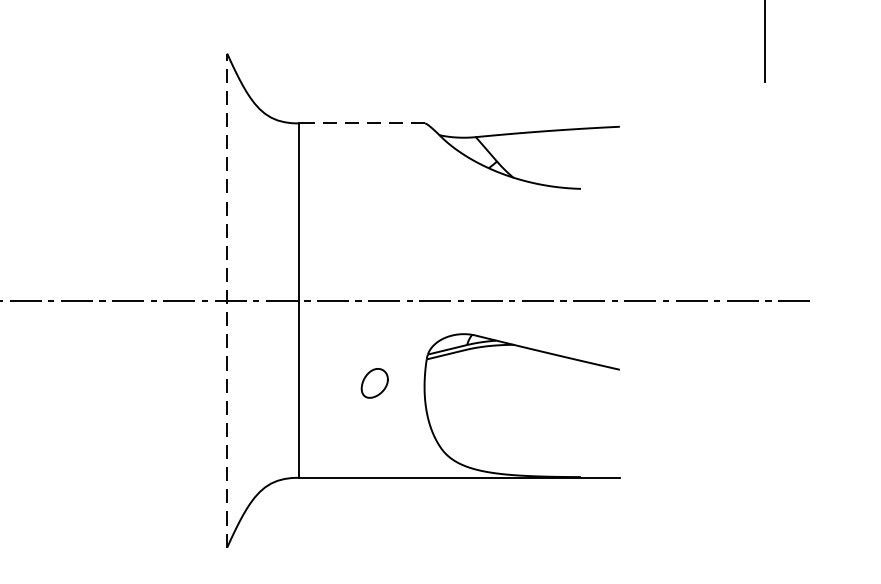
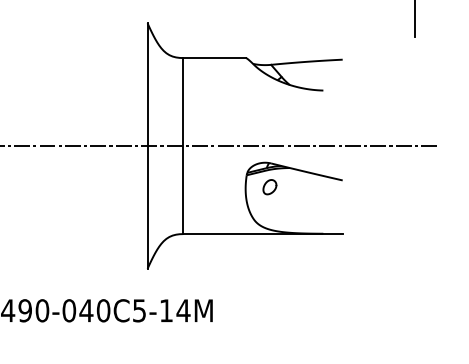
line: (361, 124) -> (214, 58), dashed -> solid
line: (227, 301) -> (147, 146), dashed -> solid
curve: (367, 377) -> (266, 184), moved

